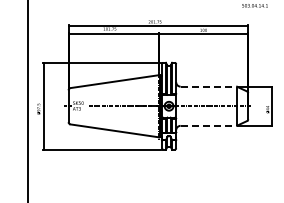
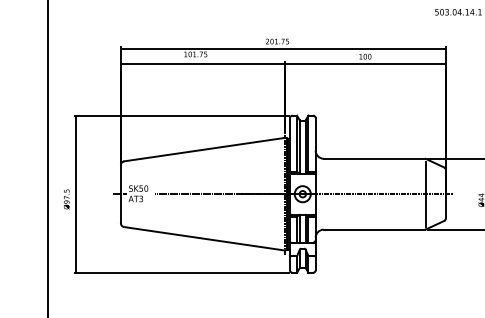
line: (208, 86) -> (374, 158), dashed -> solid
line: (208, 125) -> (374, 229), dashed -> solid

